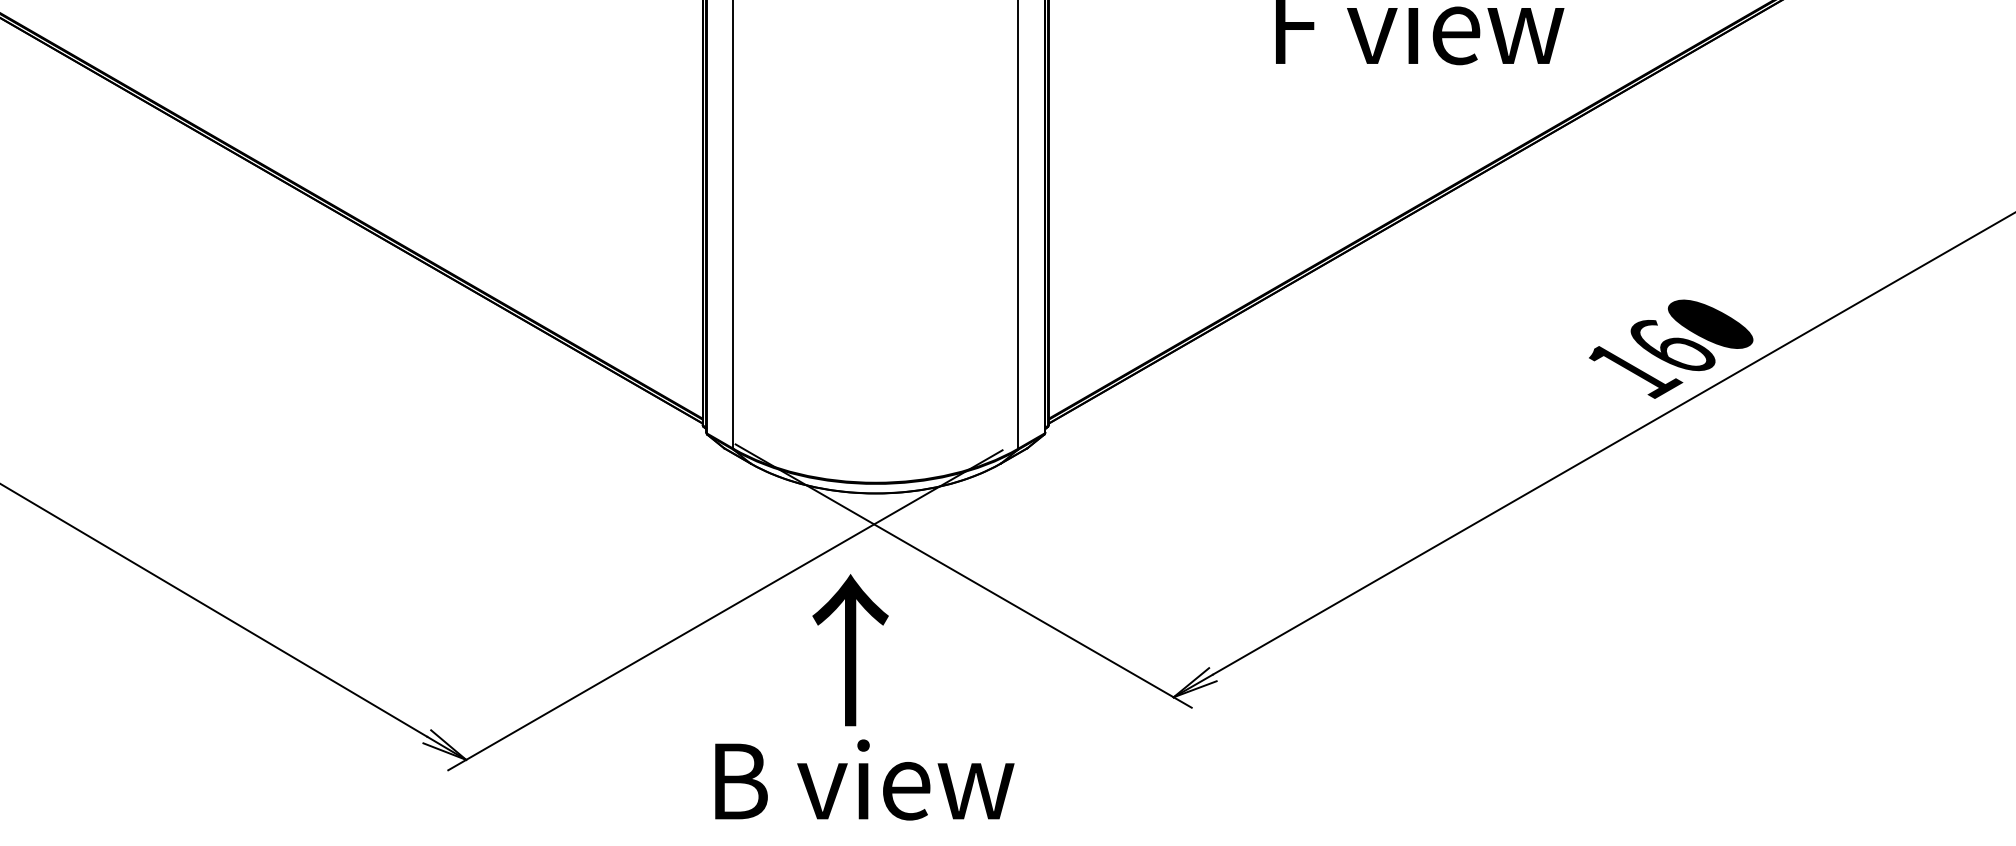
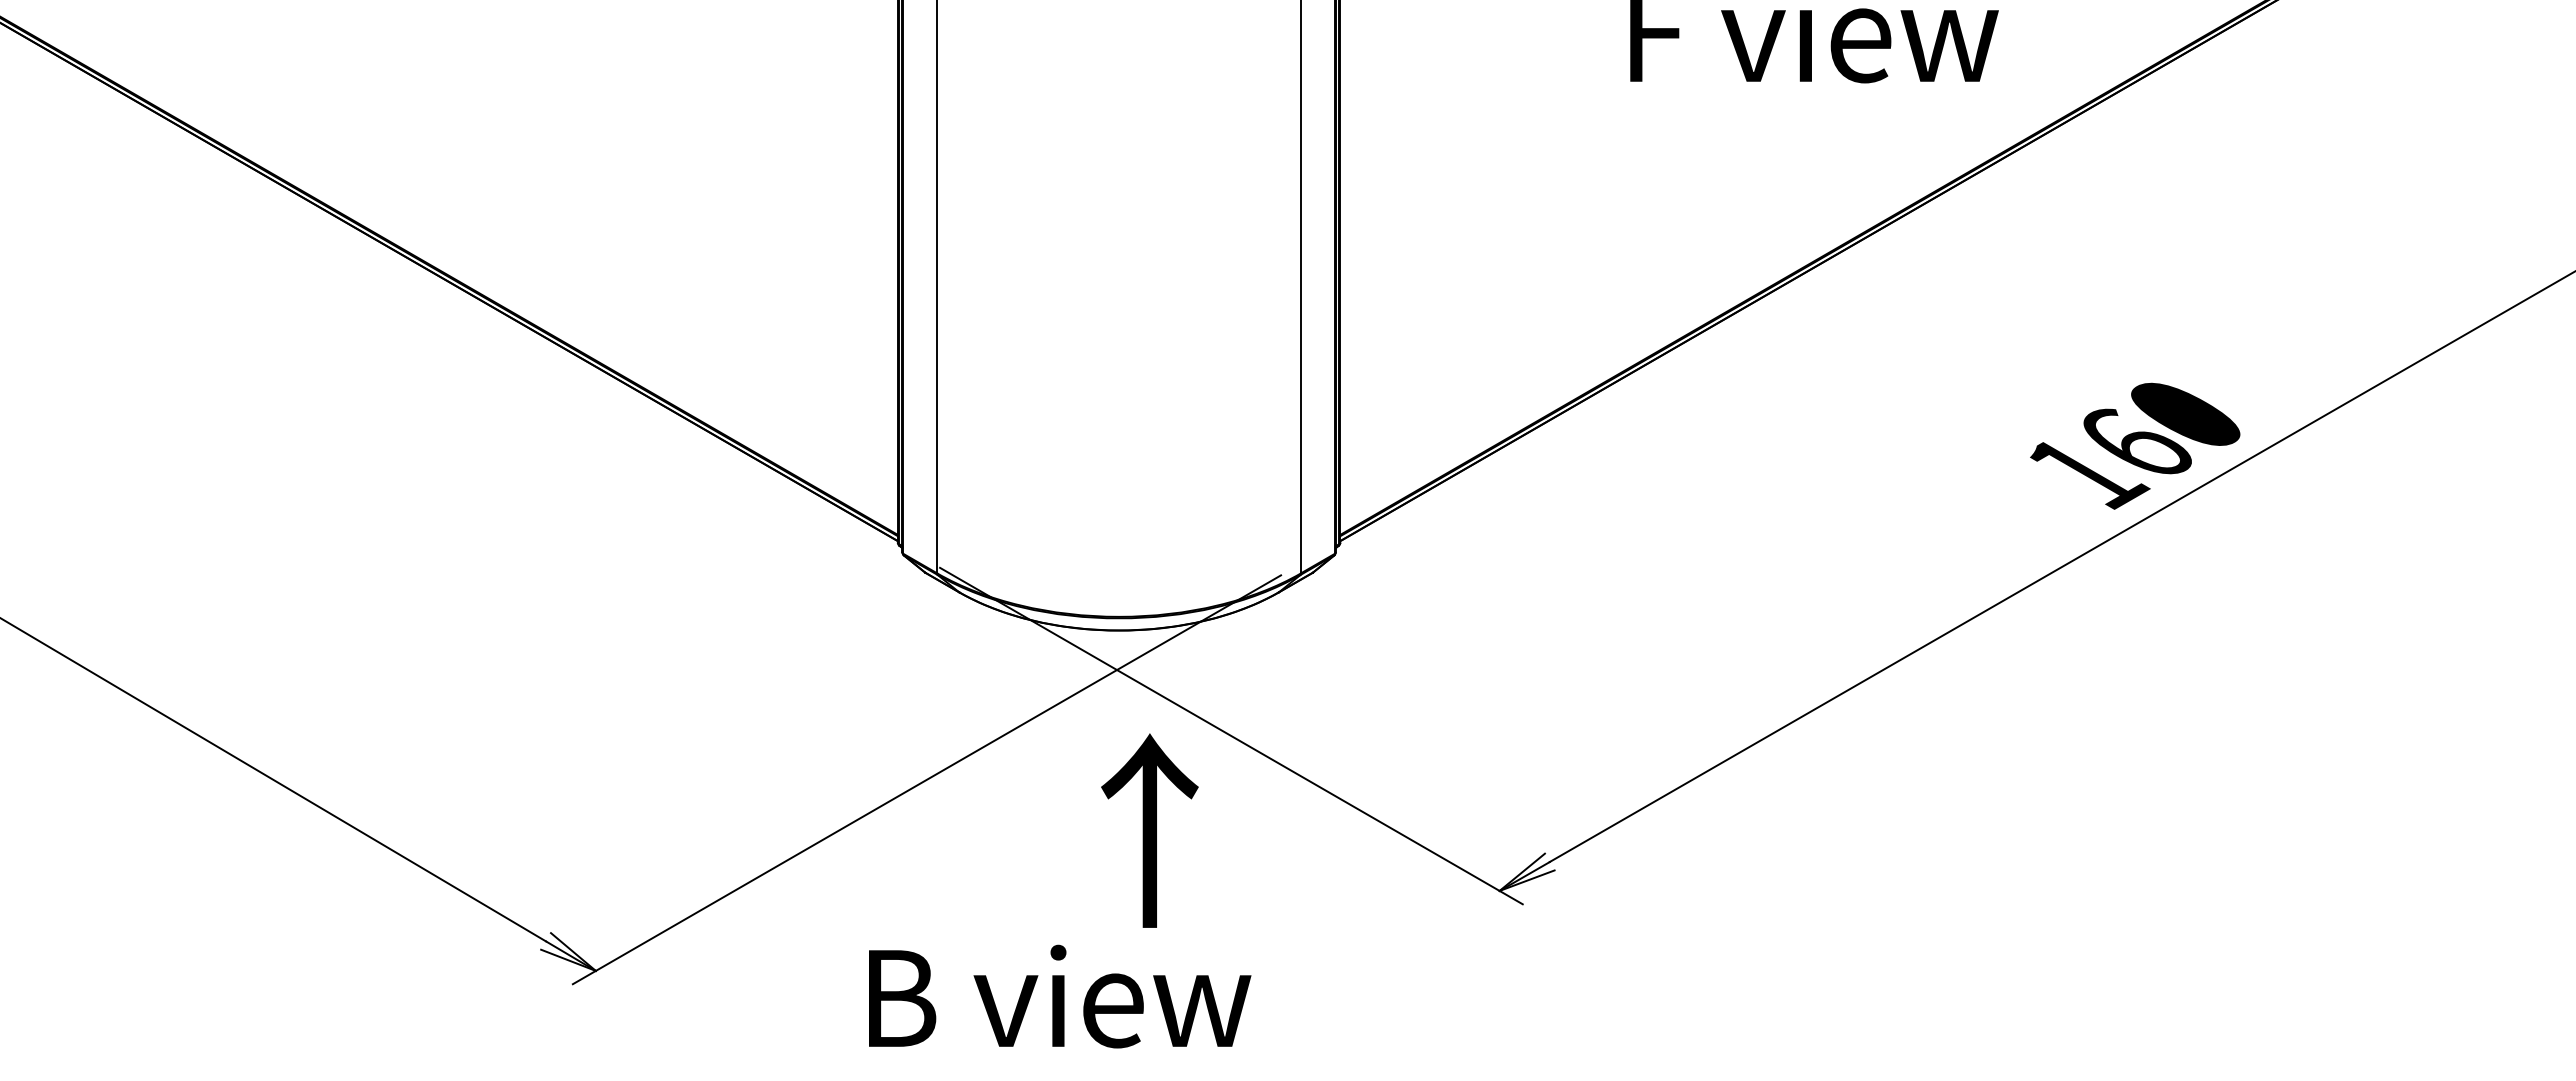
text: (850, 649) -> (1149, 830), moved
text: (865, 779) -> (1060, 996), moved

